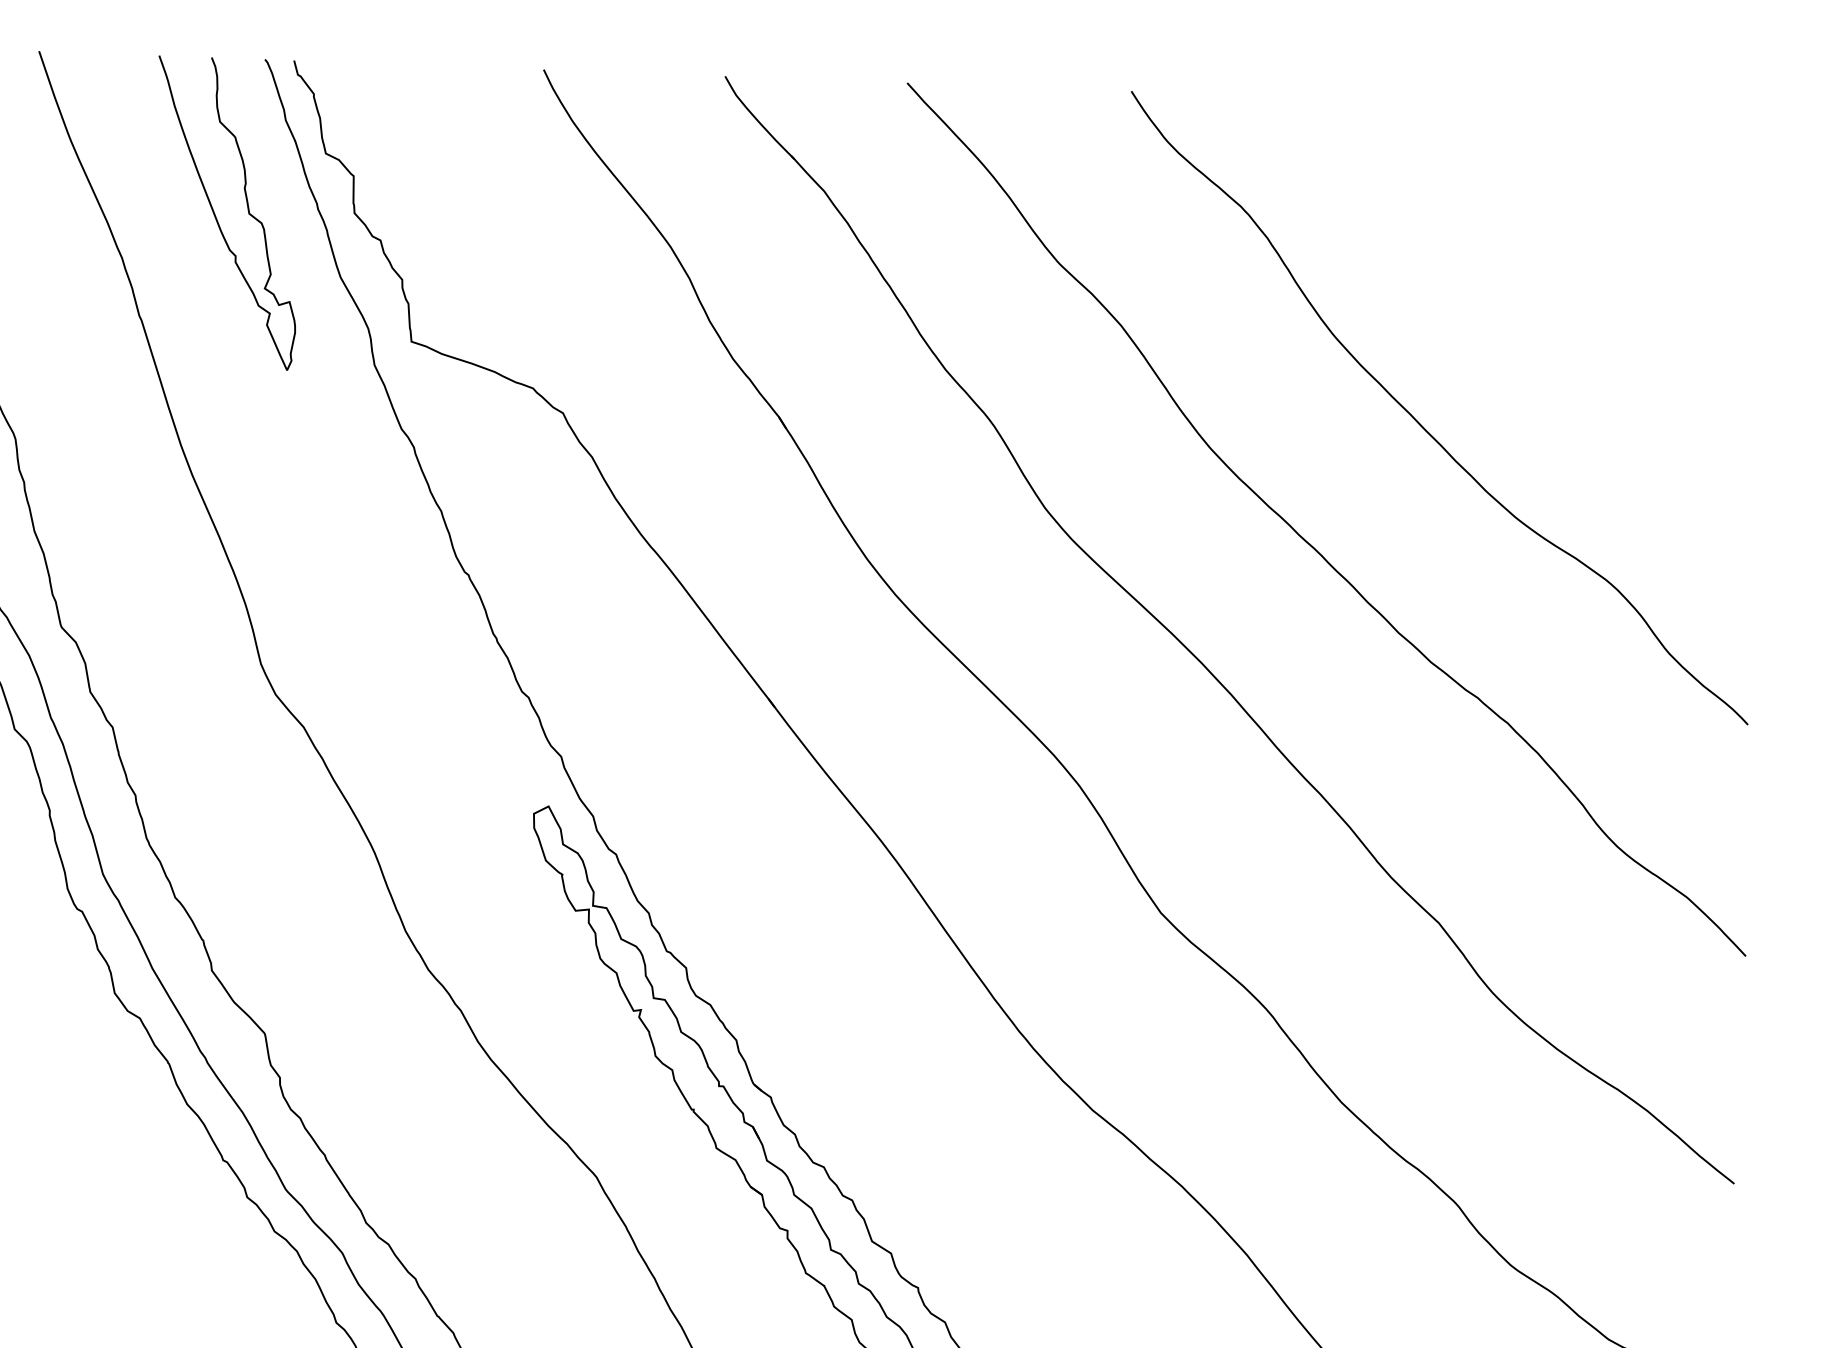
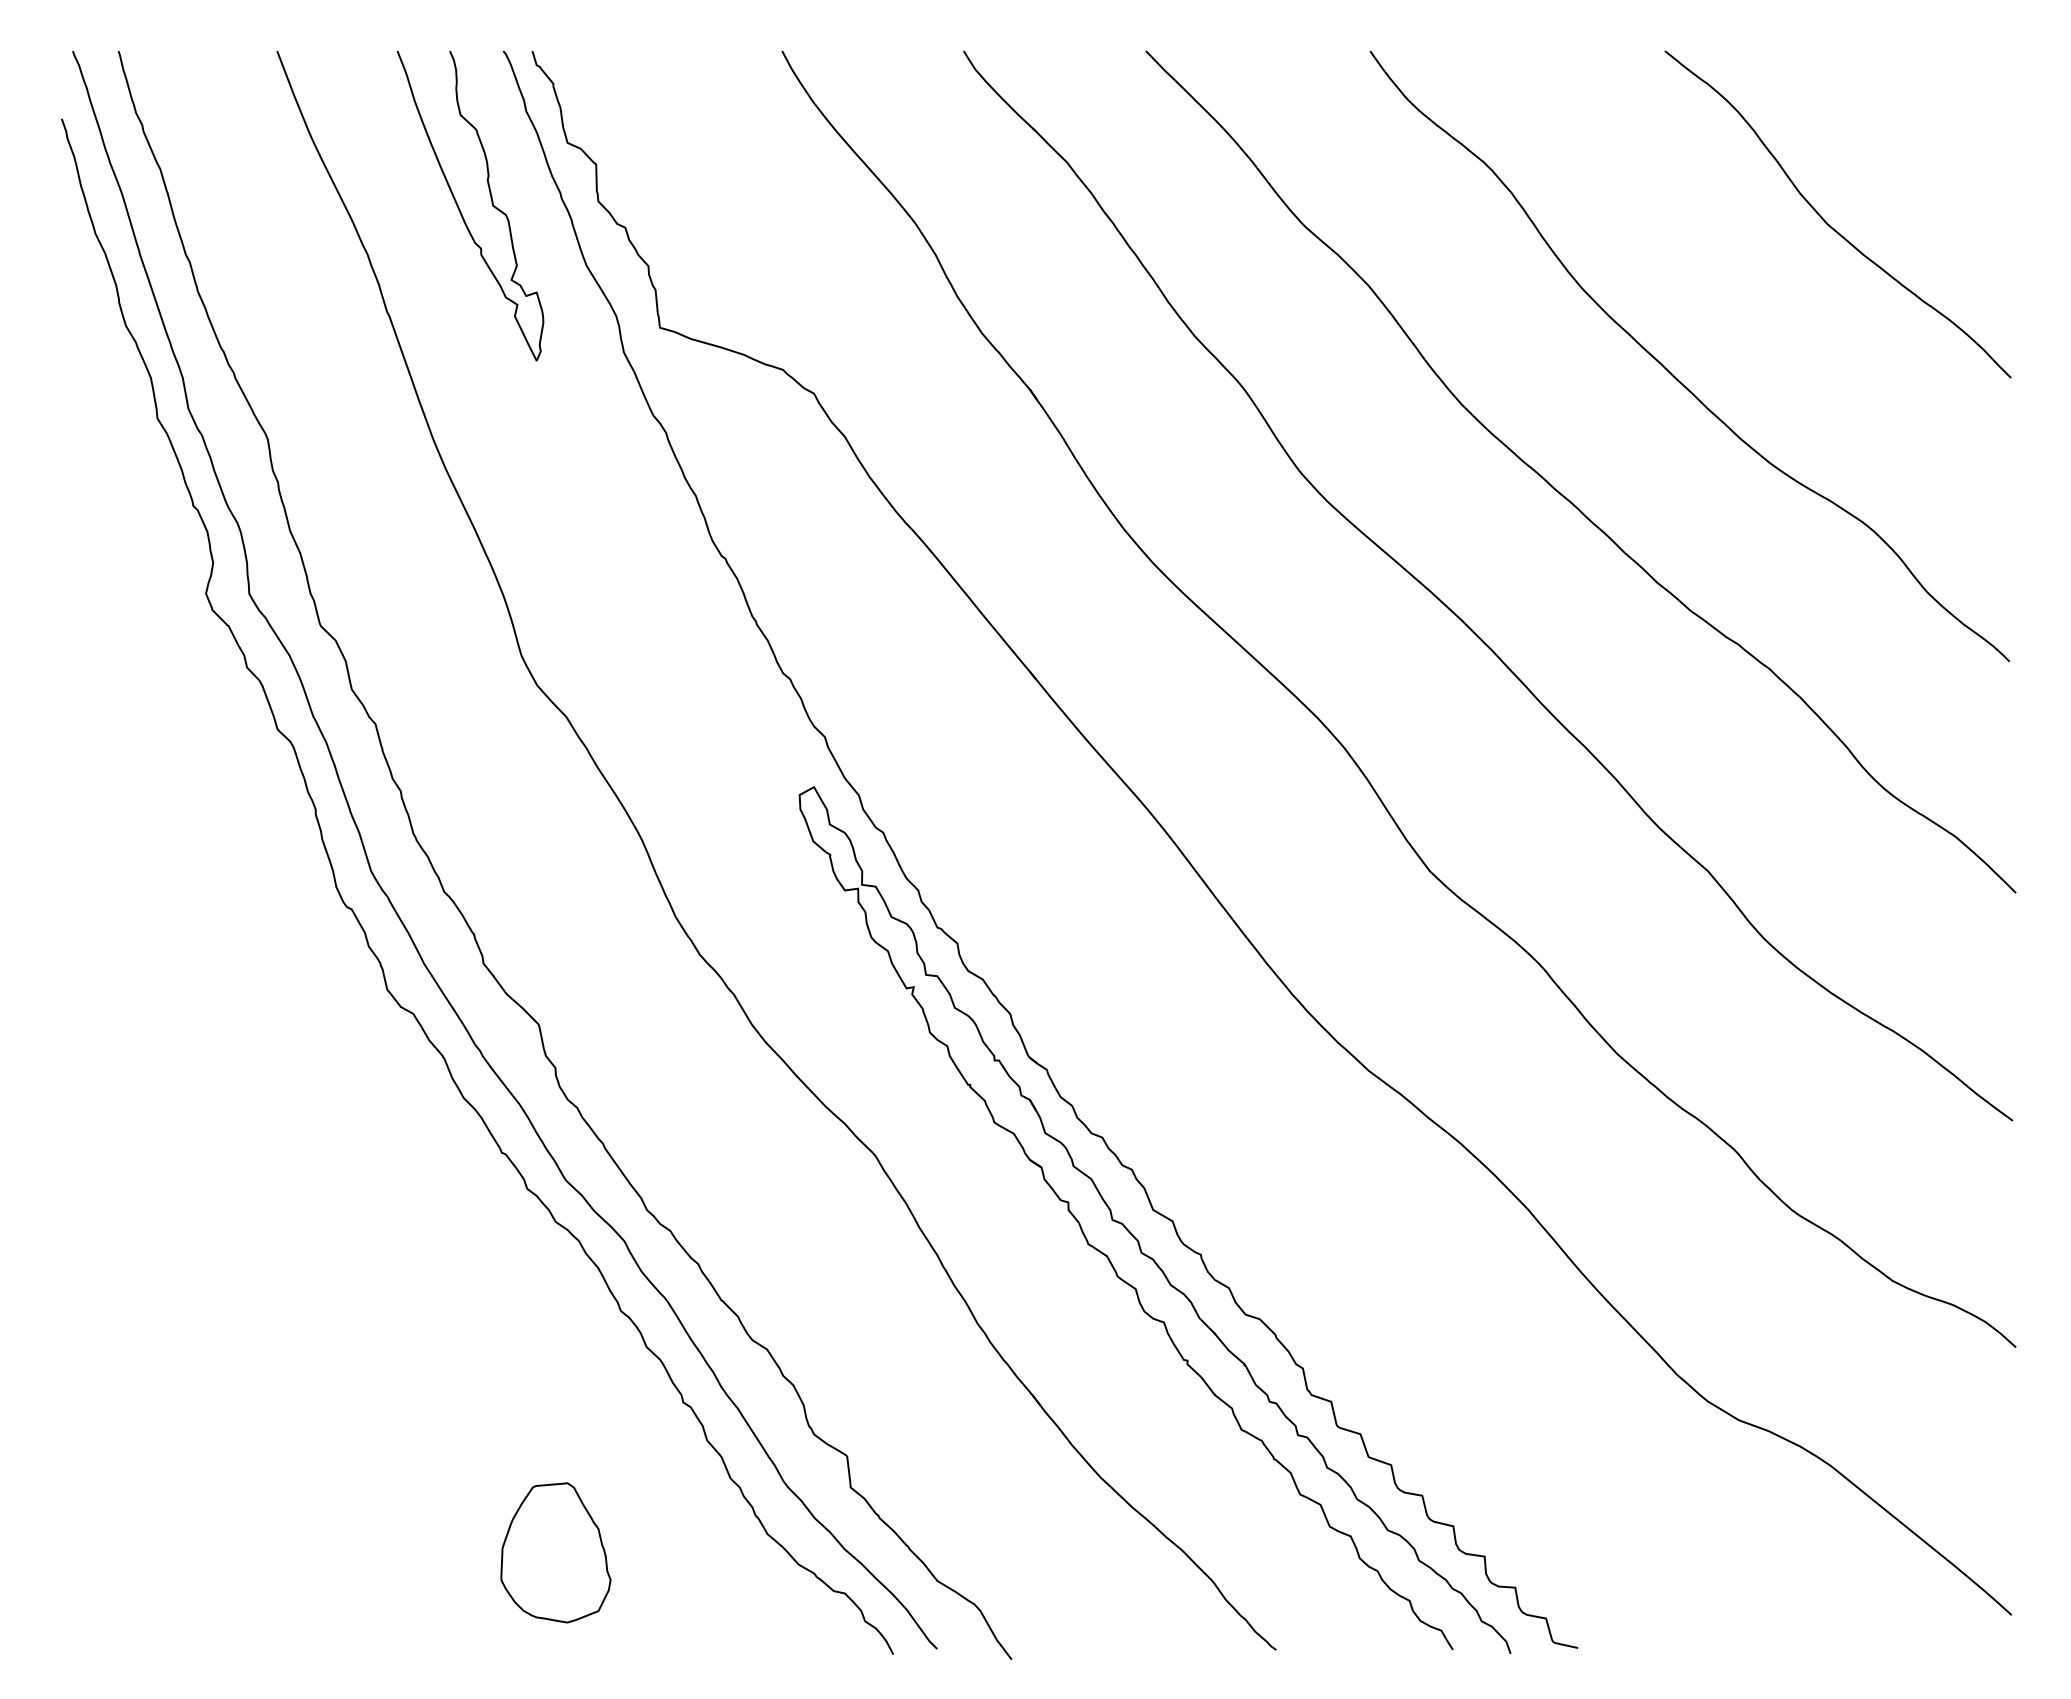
curve: (1583, 280) -> (1828, 223), added

